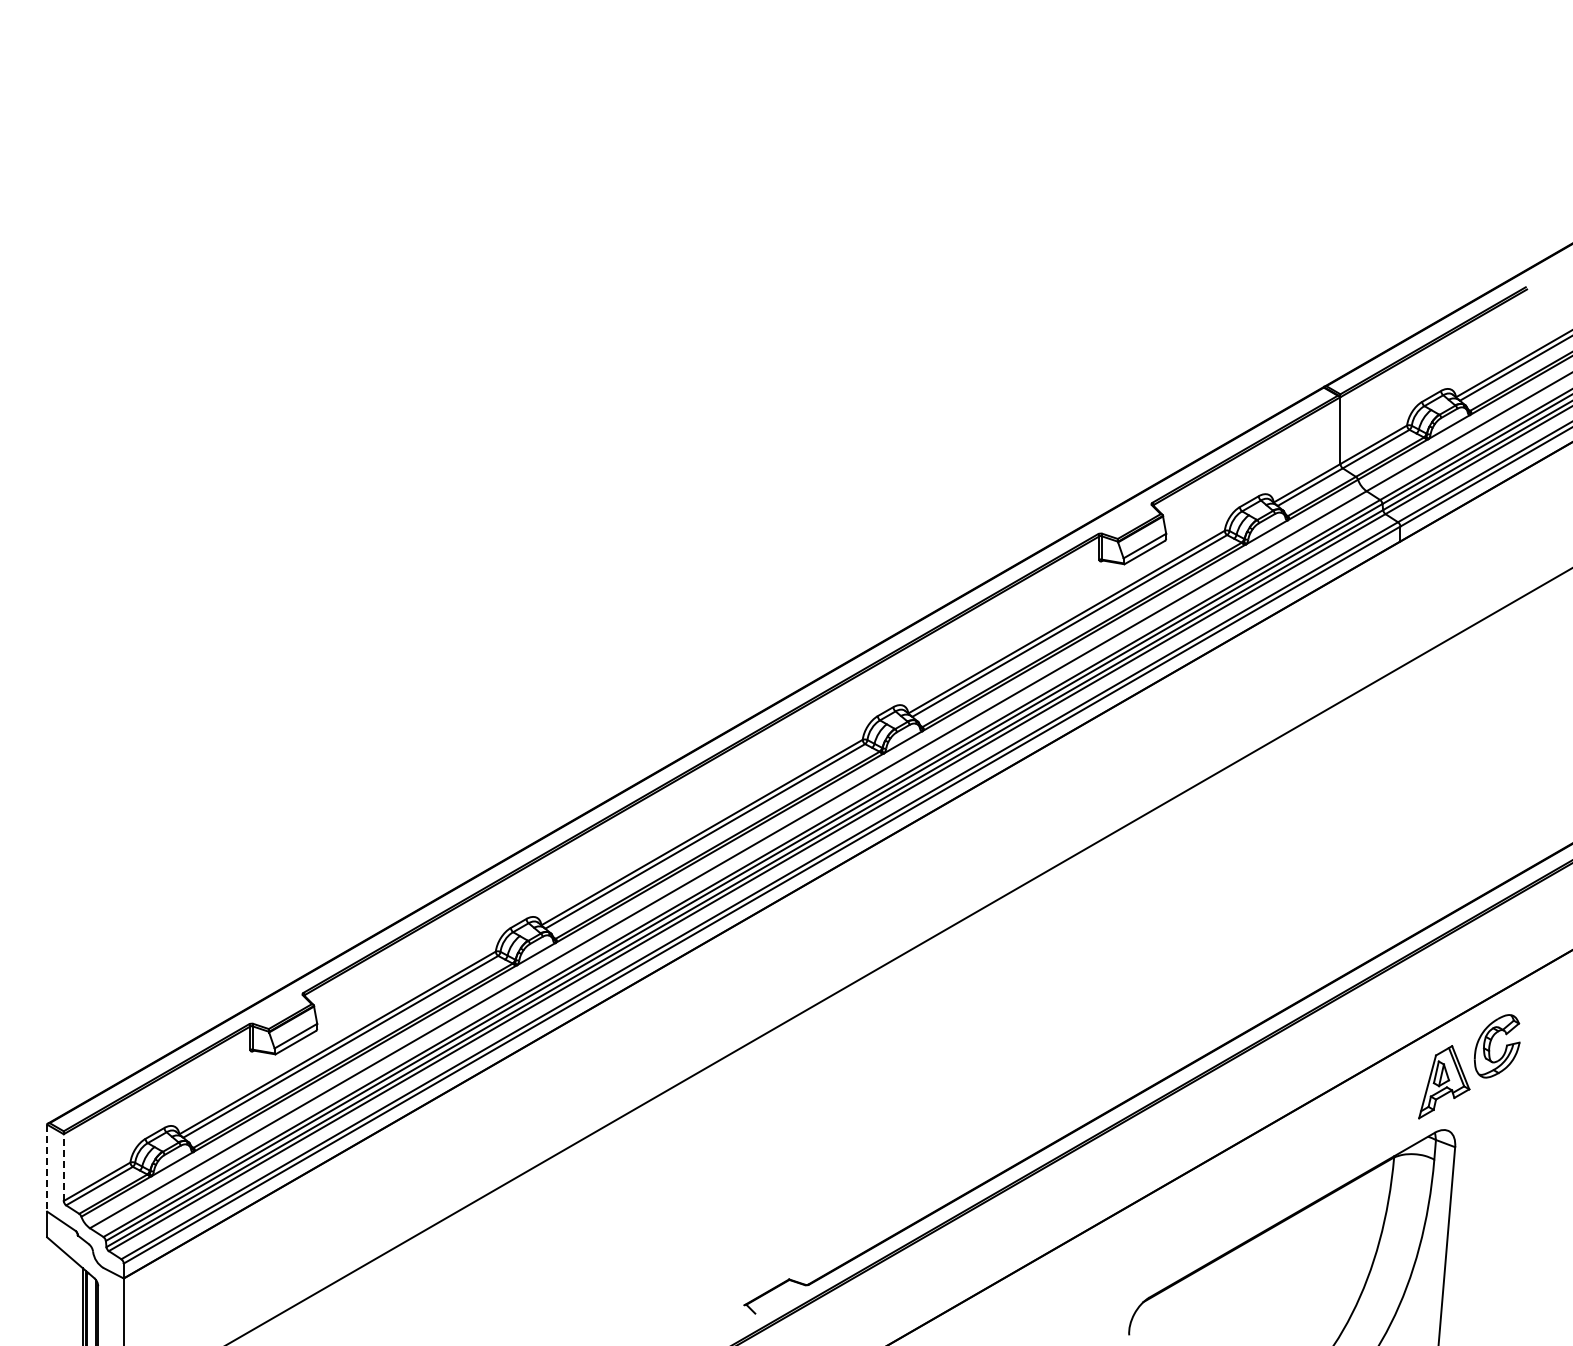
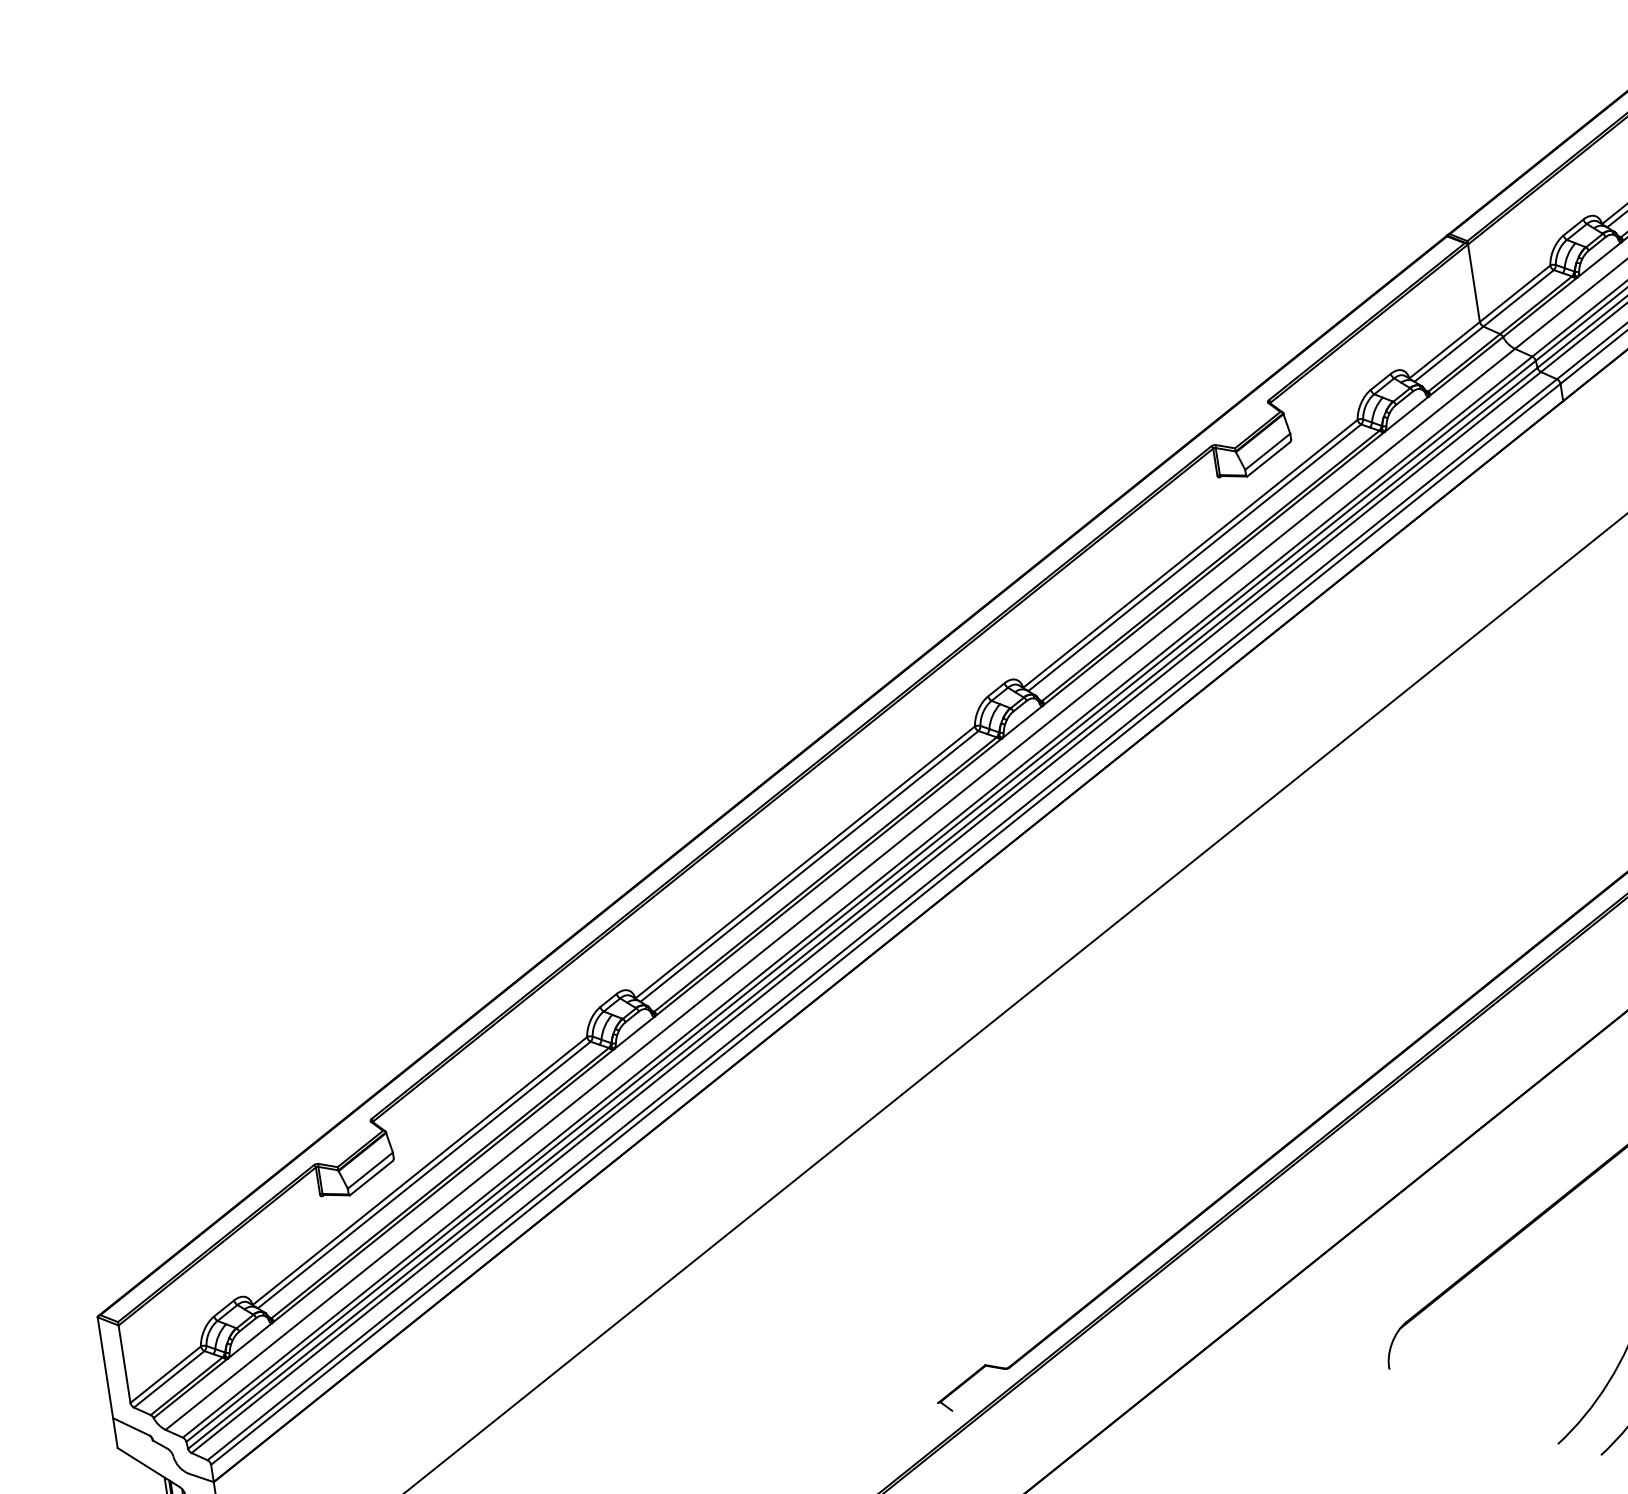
line: (63, 1167) -> (124, 1364), dashed -> solid
line: (47, 1168) -> (105, 1368), dashed -> solid

